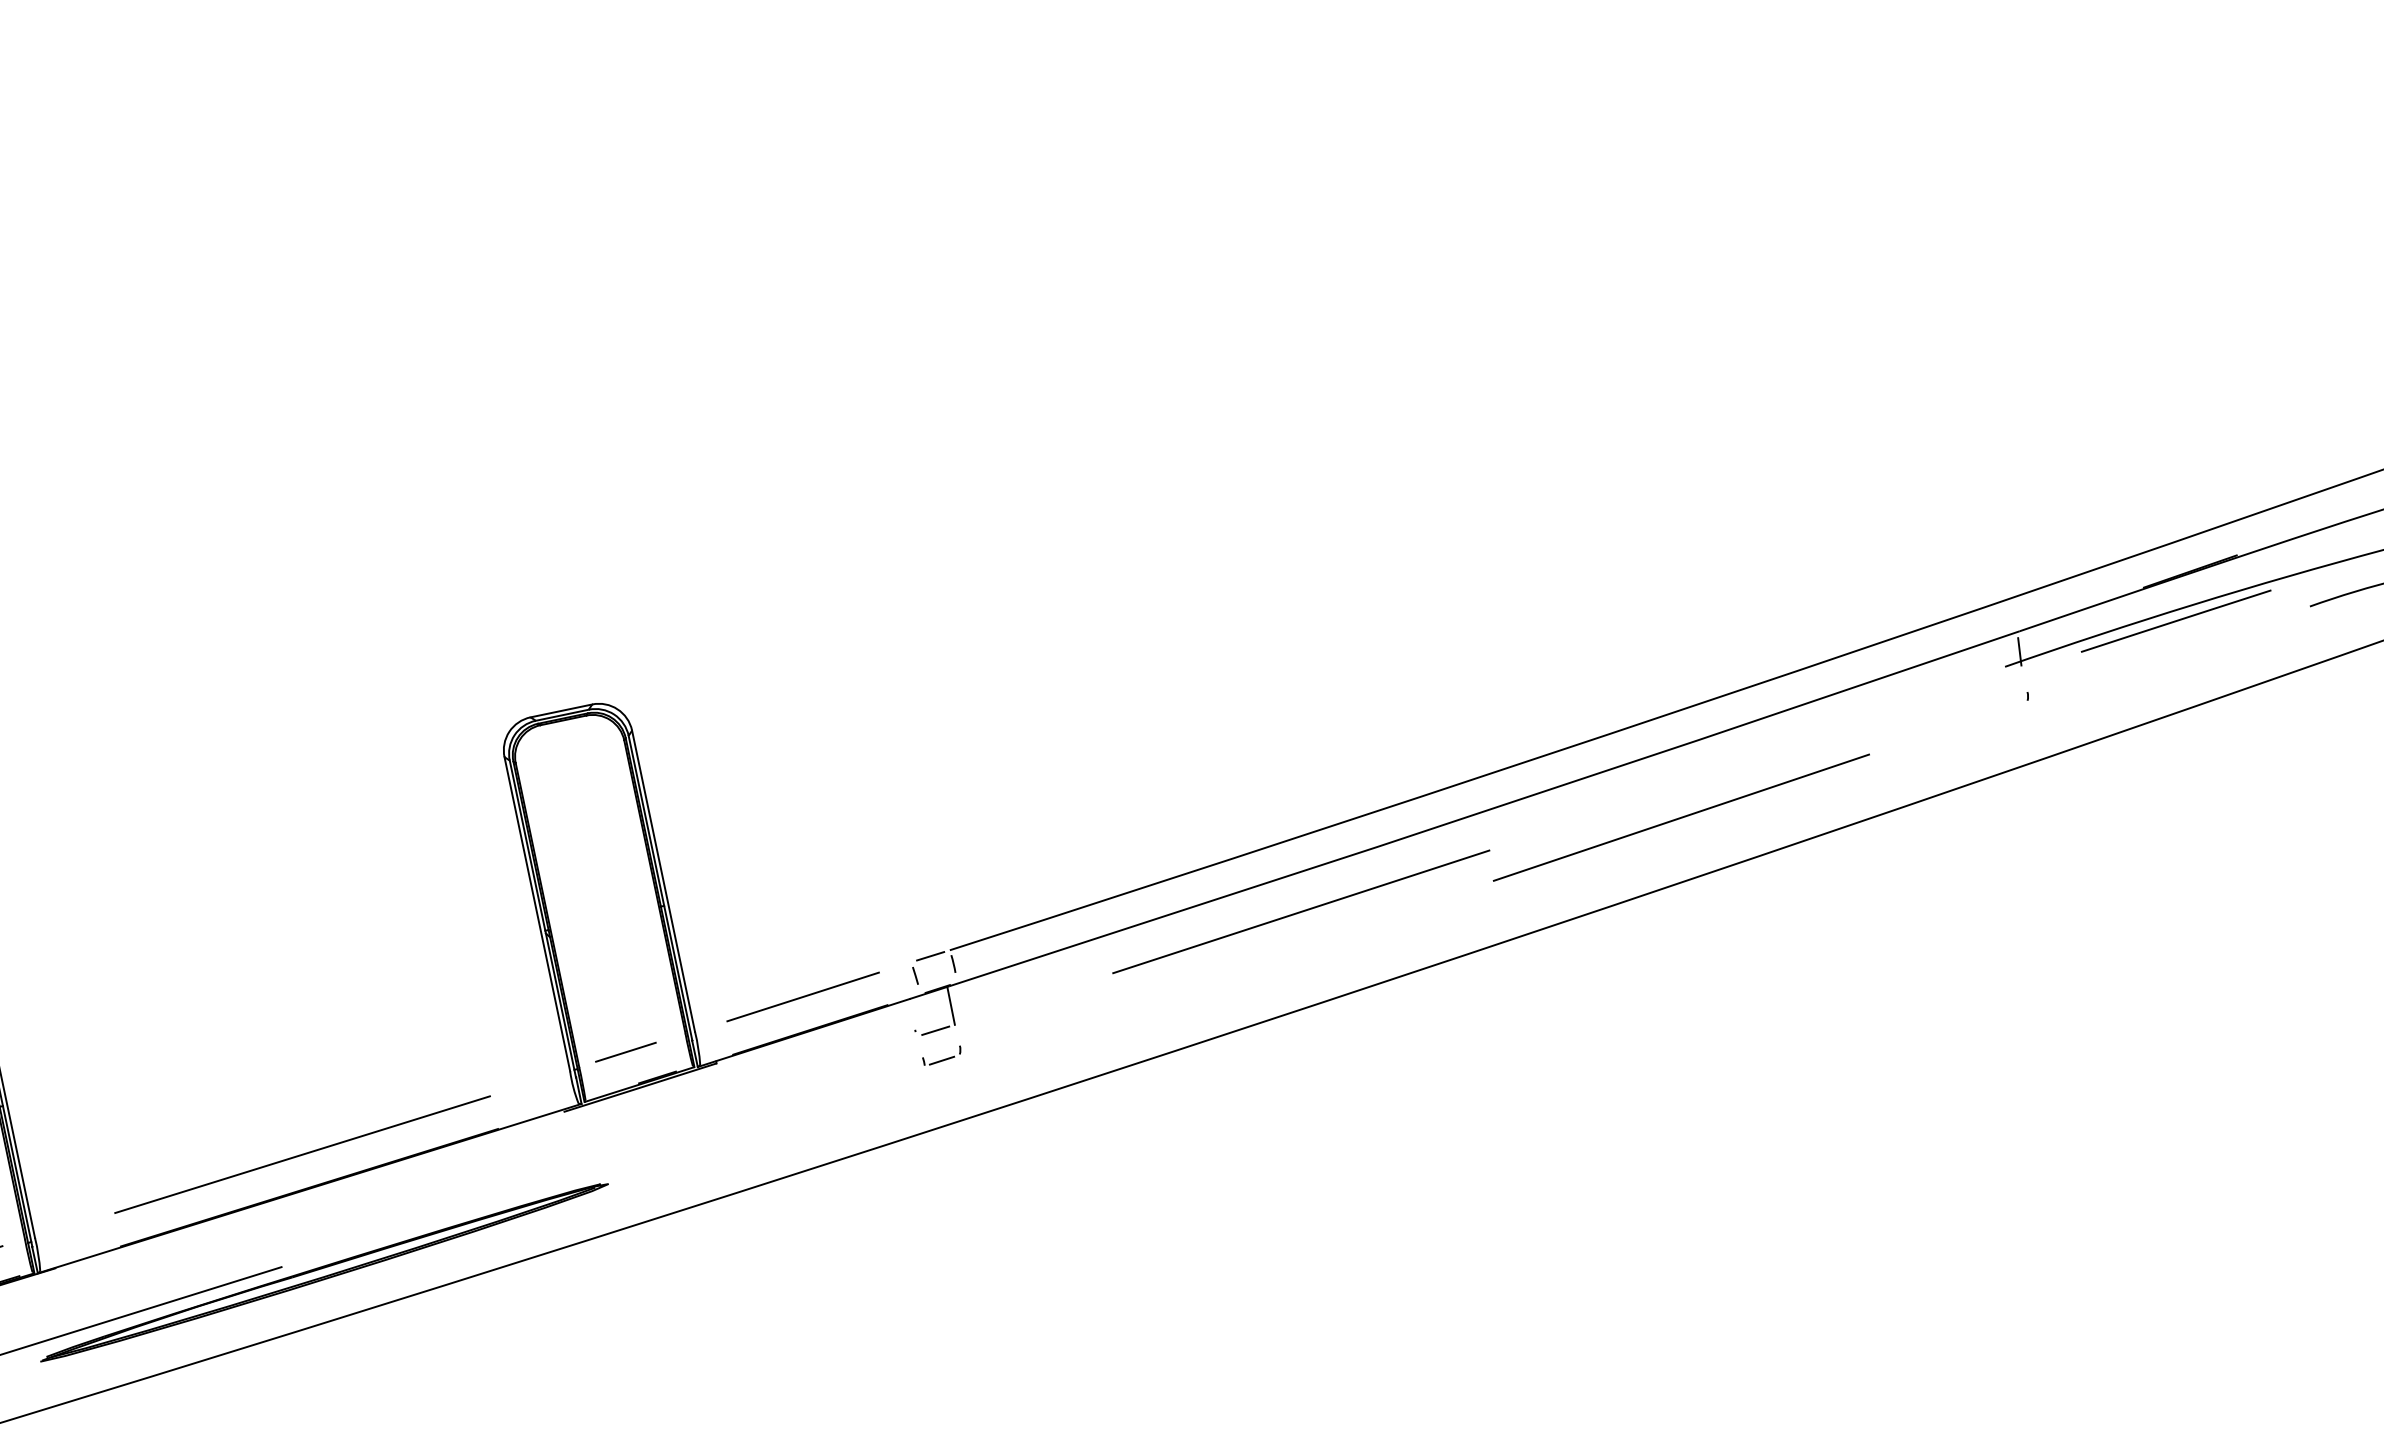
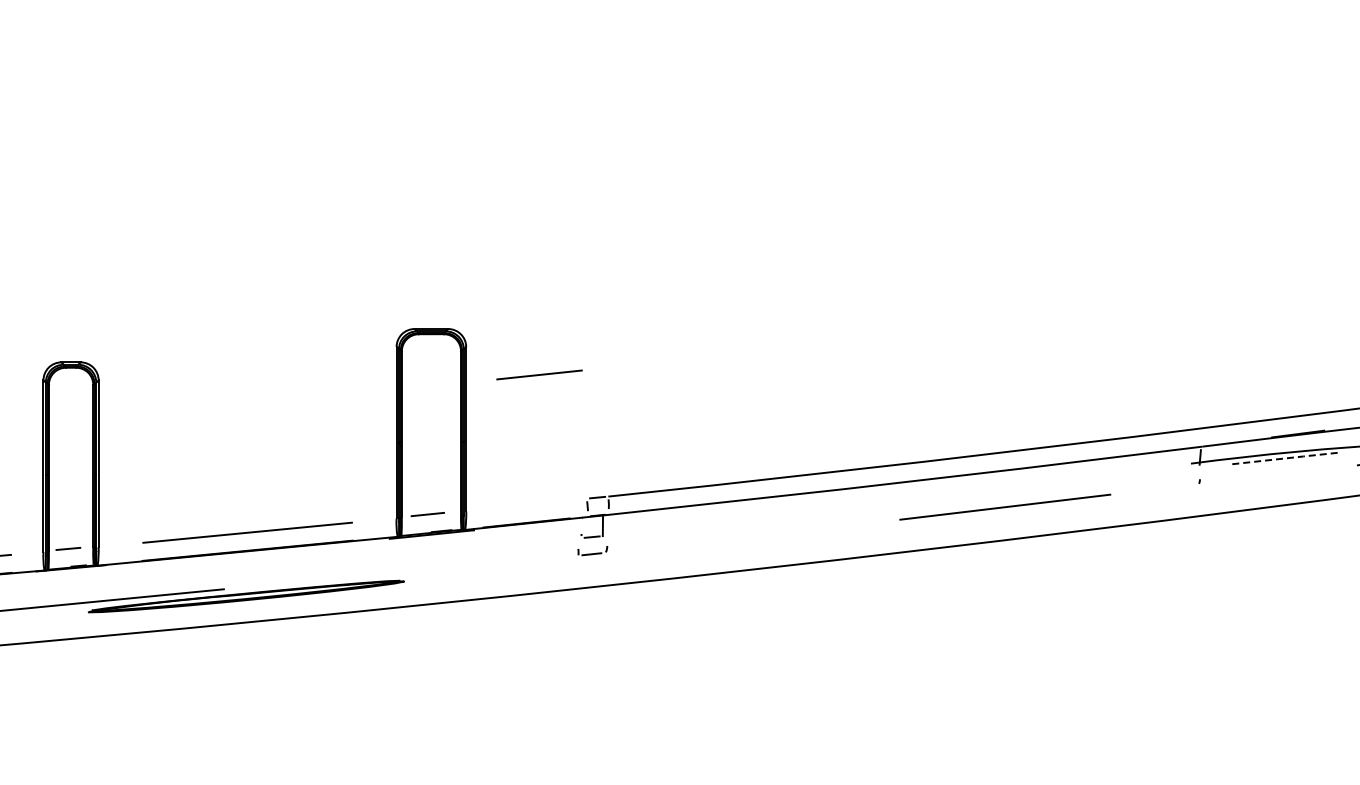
line: (2176, 621) -> (1285, 458), solid -> dashed
line: (1301, 911) -> (796, 514), removed
line: (802, 996) -> (539, 374), moved
part: (941, 1056) -> (592, 551), size x1.4

